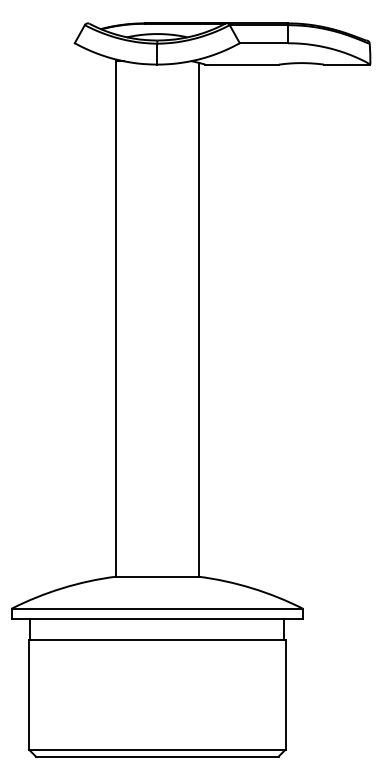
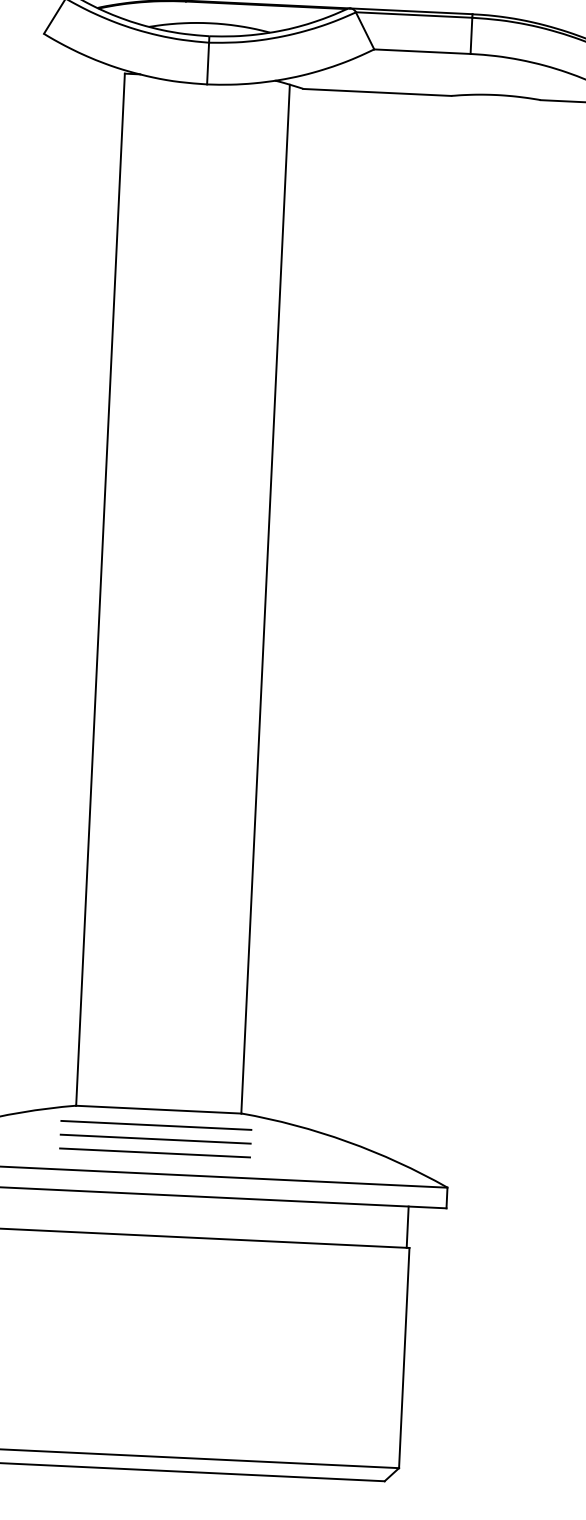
line: (156, 584) -> (156, 1125), added
line: (156, 591) -> (155, 1139), added
line: (156, 598) -> (155, 1153), added

